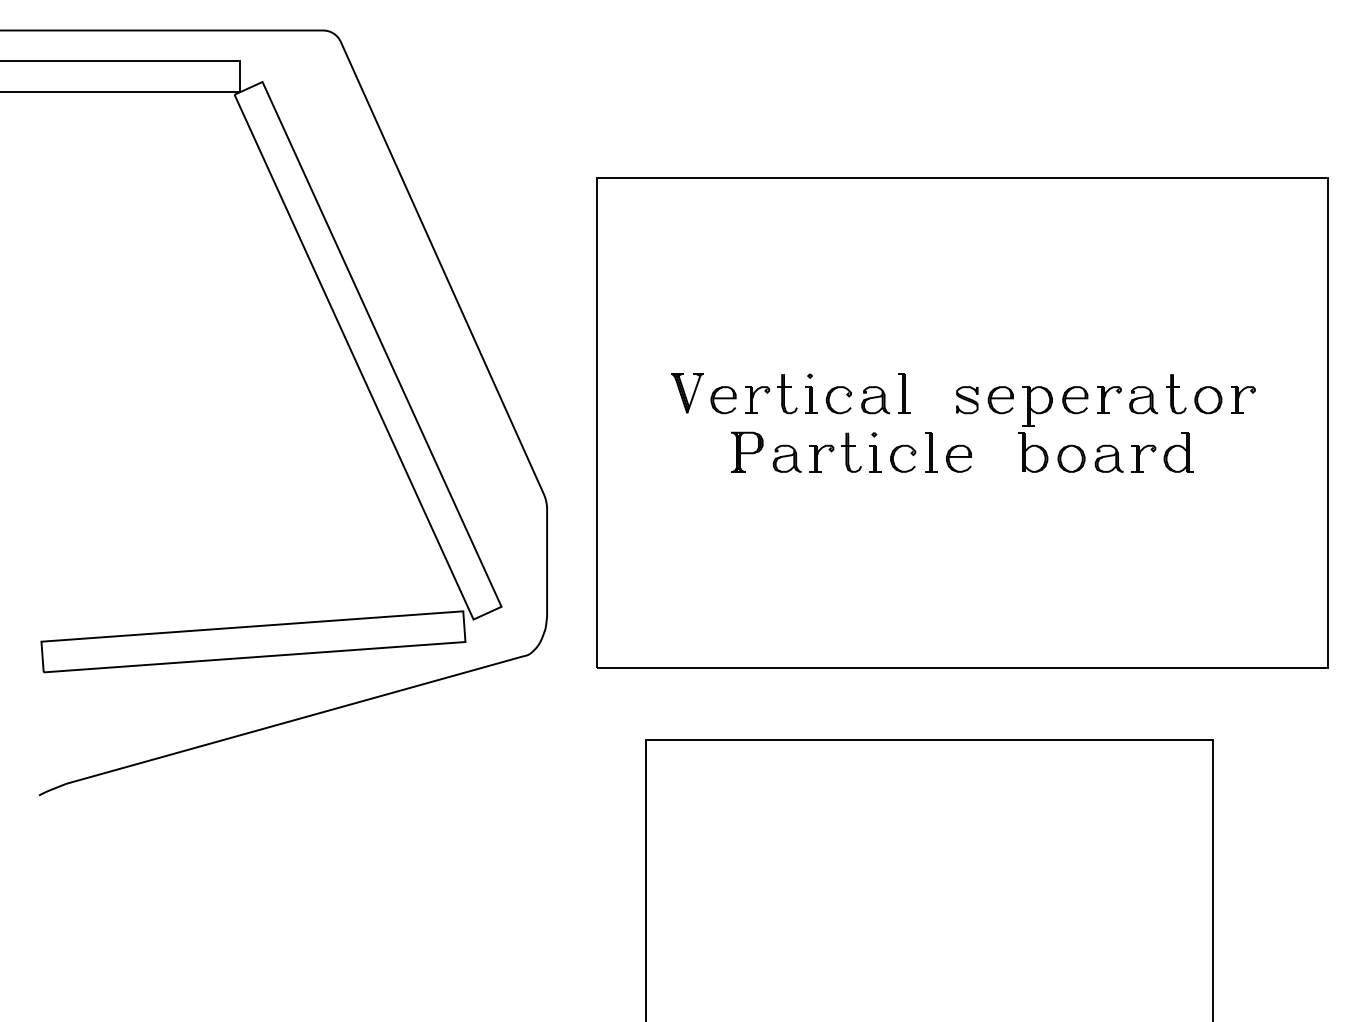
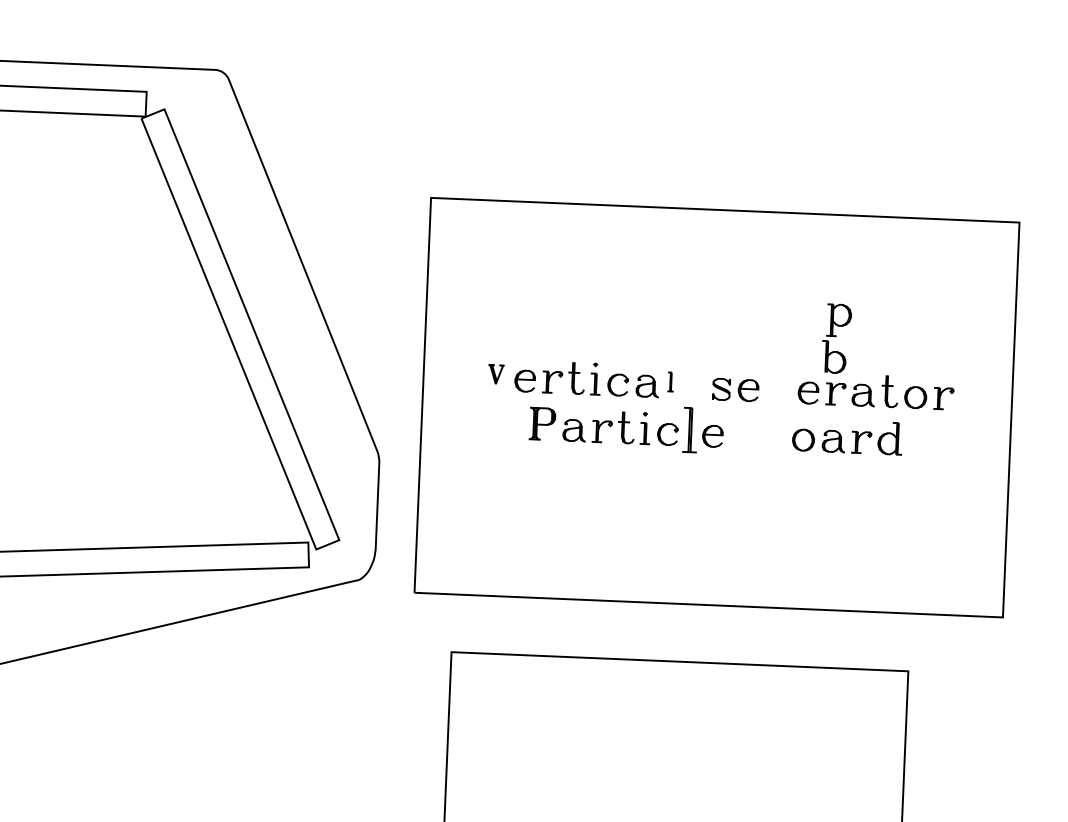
part: (687, 393) -> (496, 374), size x0.6
part: (904, 393) -> (671, 381), size x0.6
part: (1035, 429) -> (836, 338), moved
part: (931, 452) -> (690, 430), size x1.4

